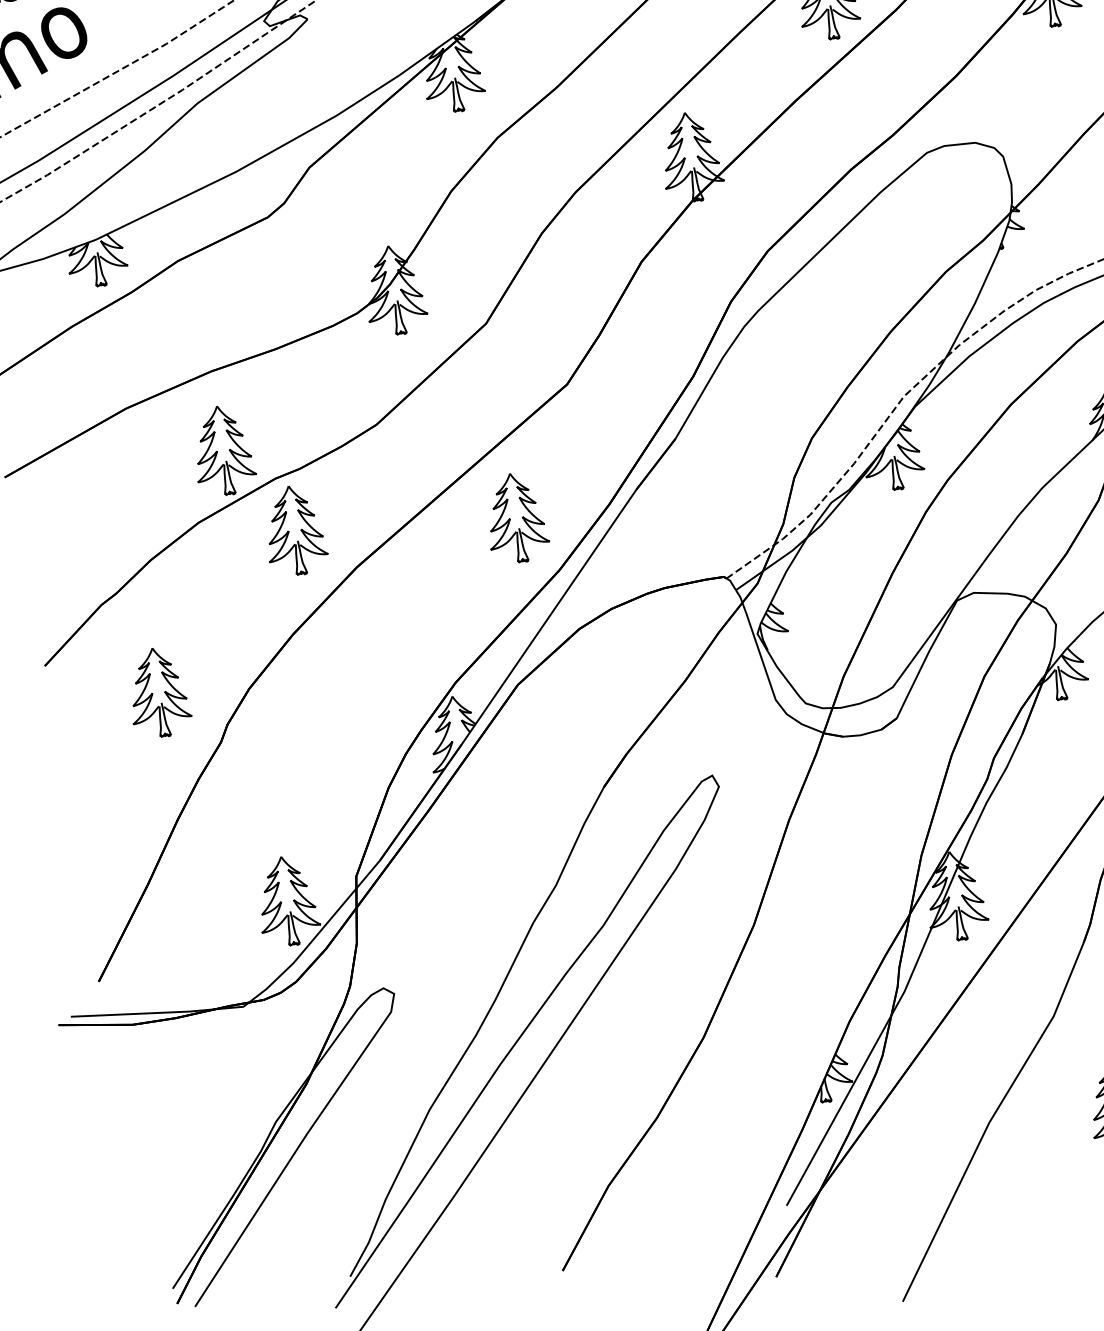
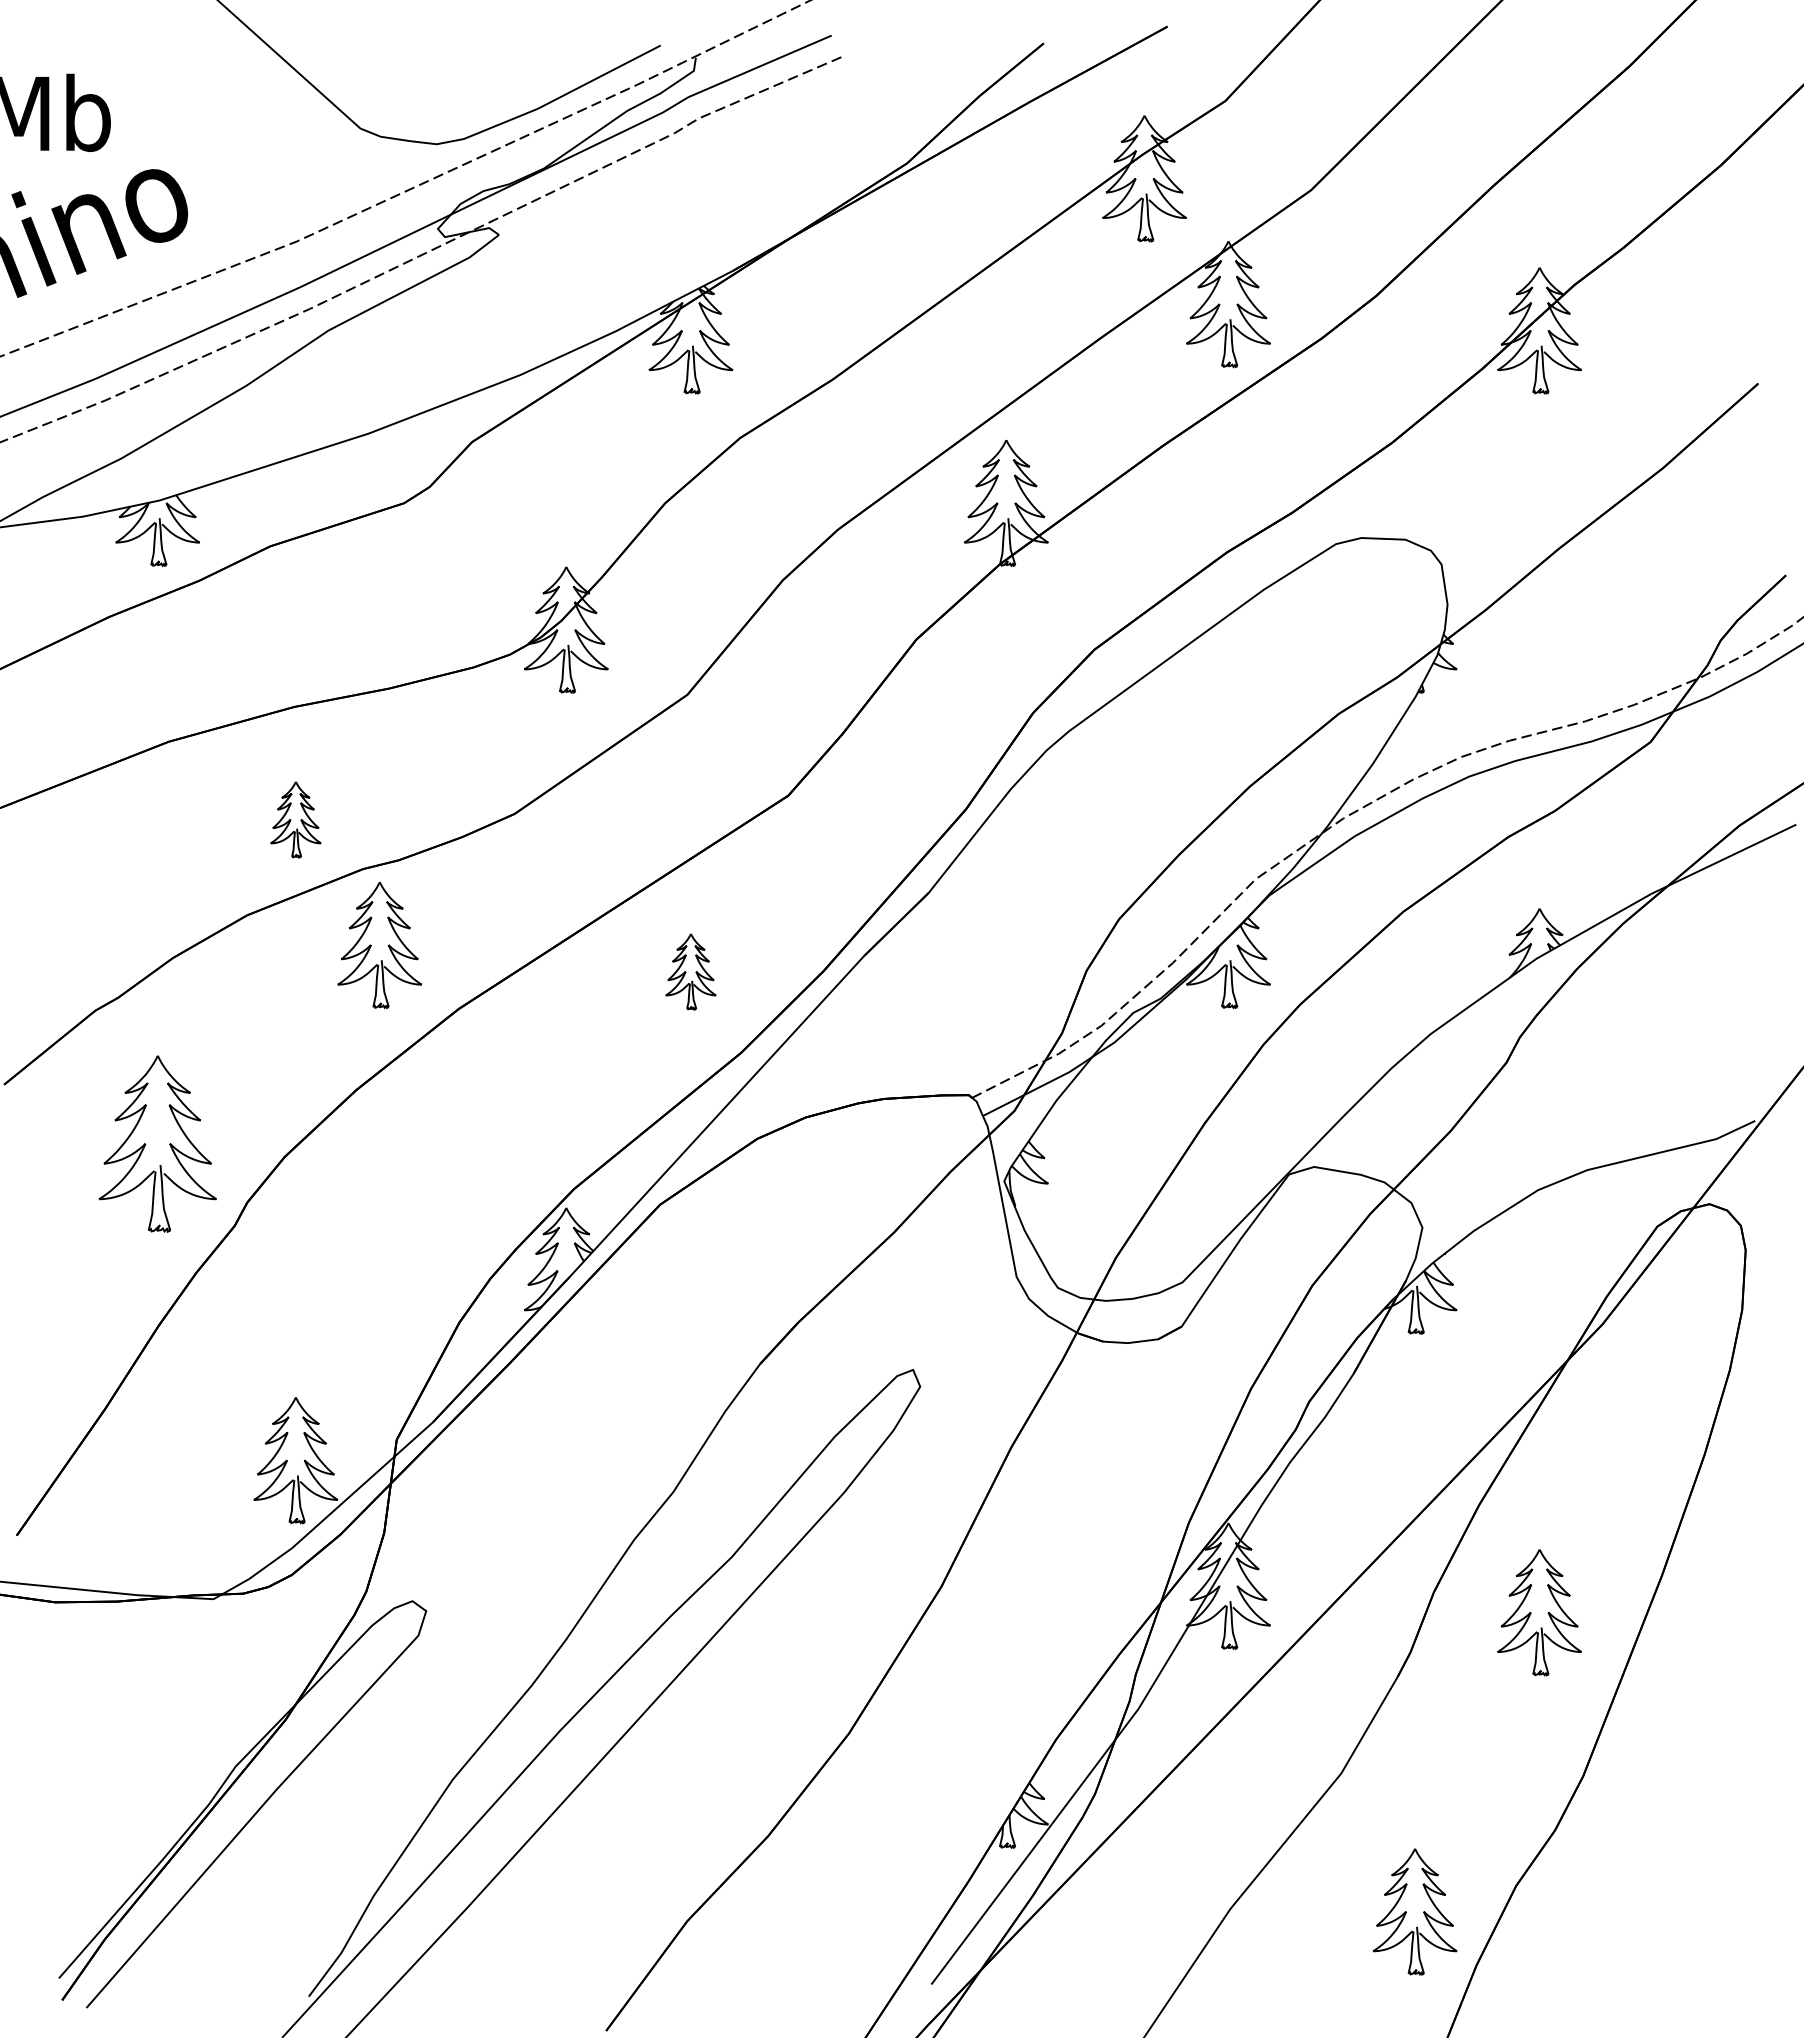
part: (223, 450) -> (295, 819), size x0.6
part: (515, 517) -> (690, 971), size x0.6
part: (158, 692) -> (157, 1144), size x1.4

